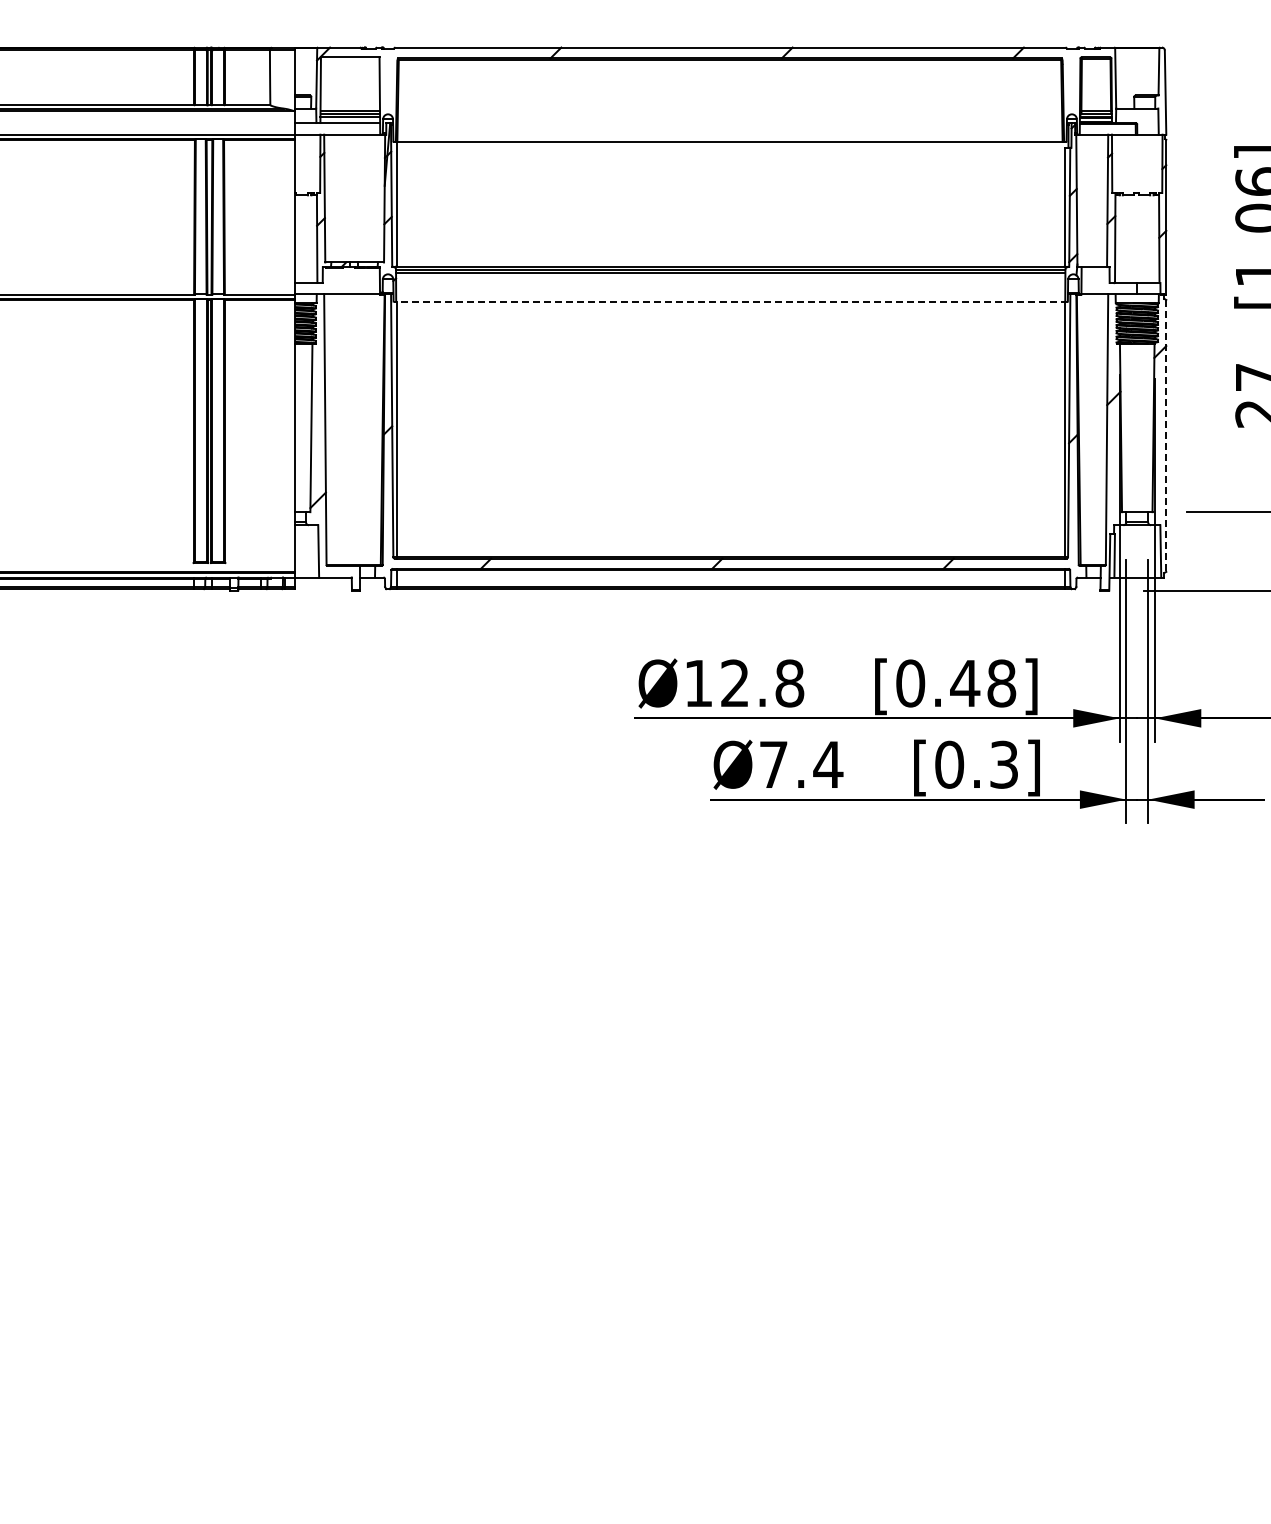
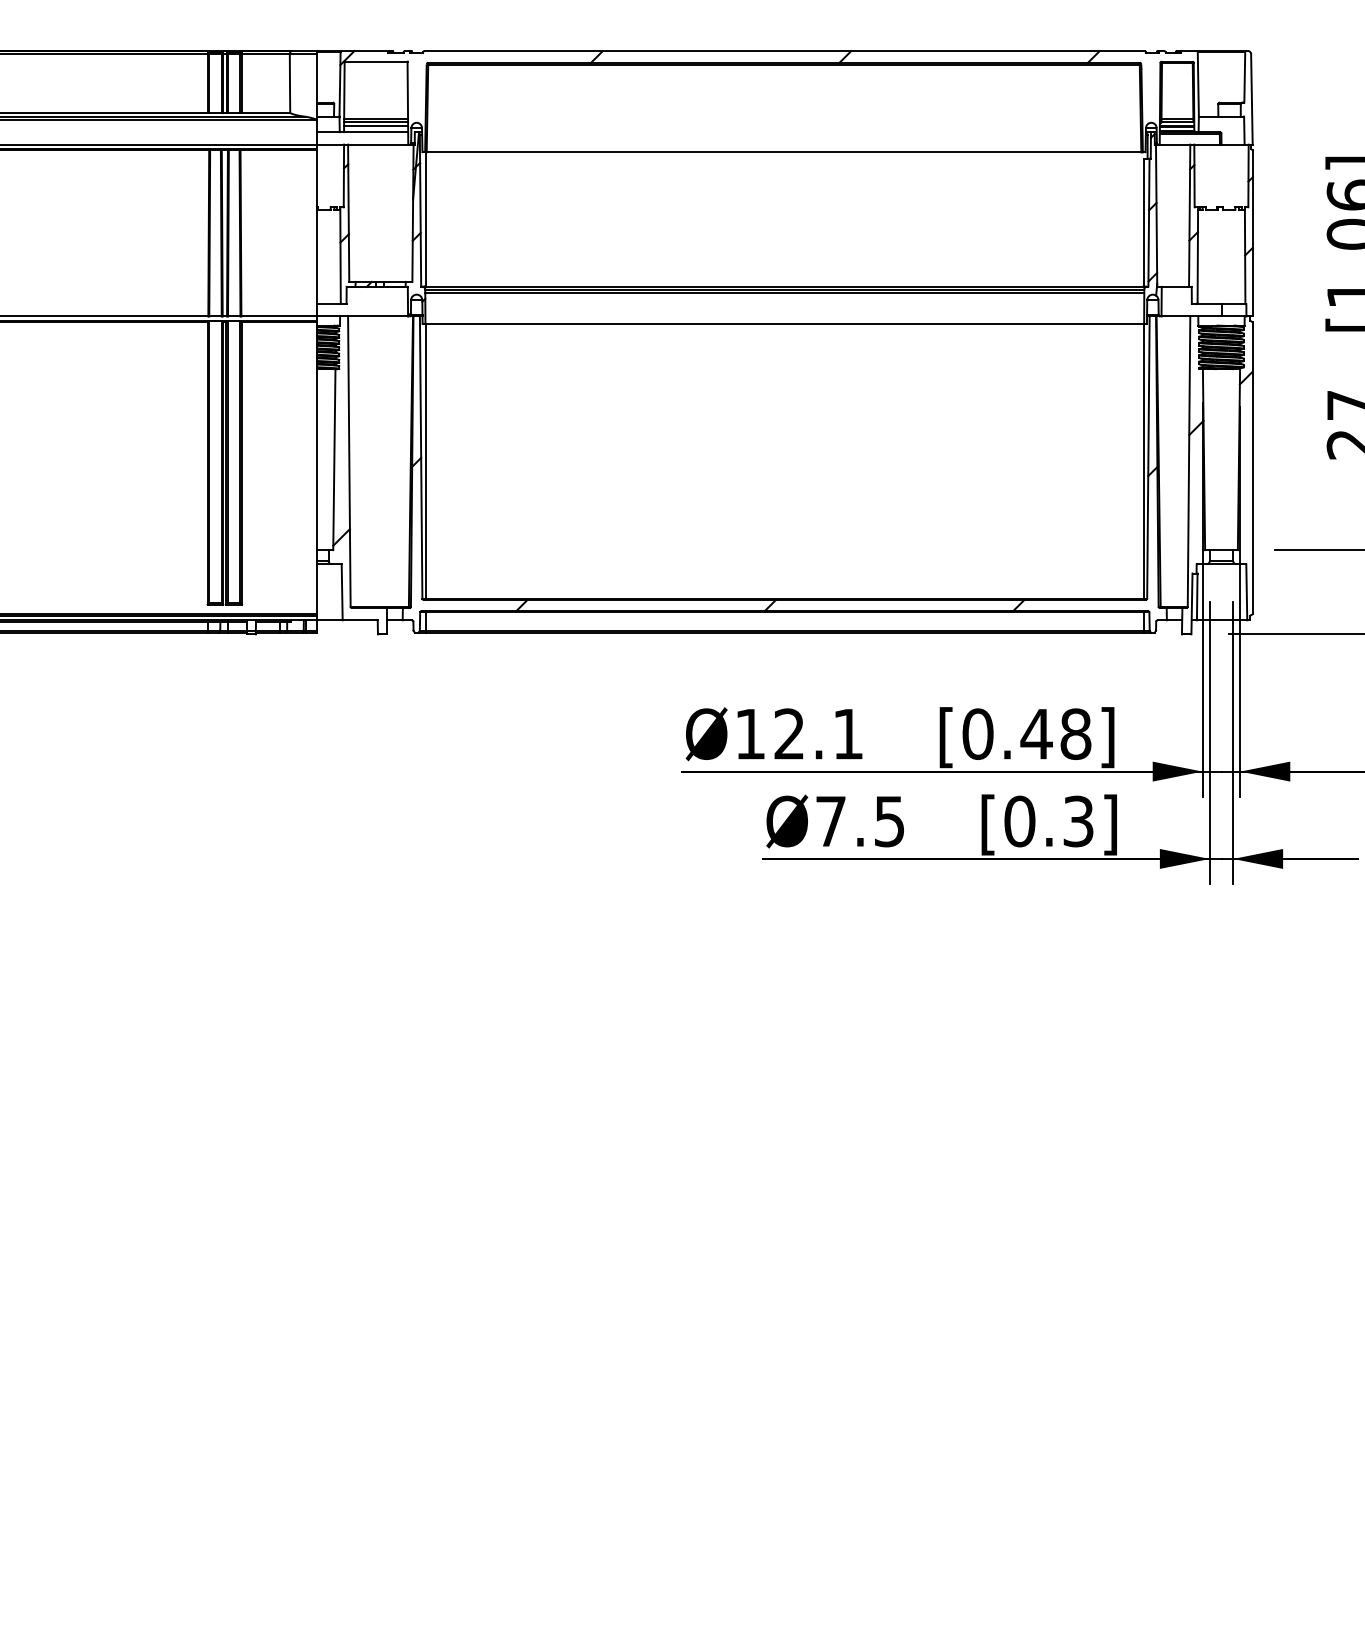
line: (730, 301) -> (784, 323), dashed -> solid
line: (1166, 435) -> (1252, 467), dashed -> solid
text: (789, 683) -> (847, 734), Ø12.8 -> Ø12.1
text: (828, 764) -> (889, 821), Ø7.4 -> Ø7.5

